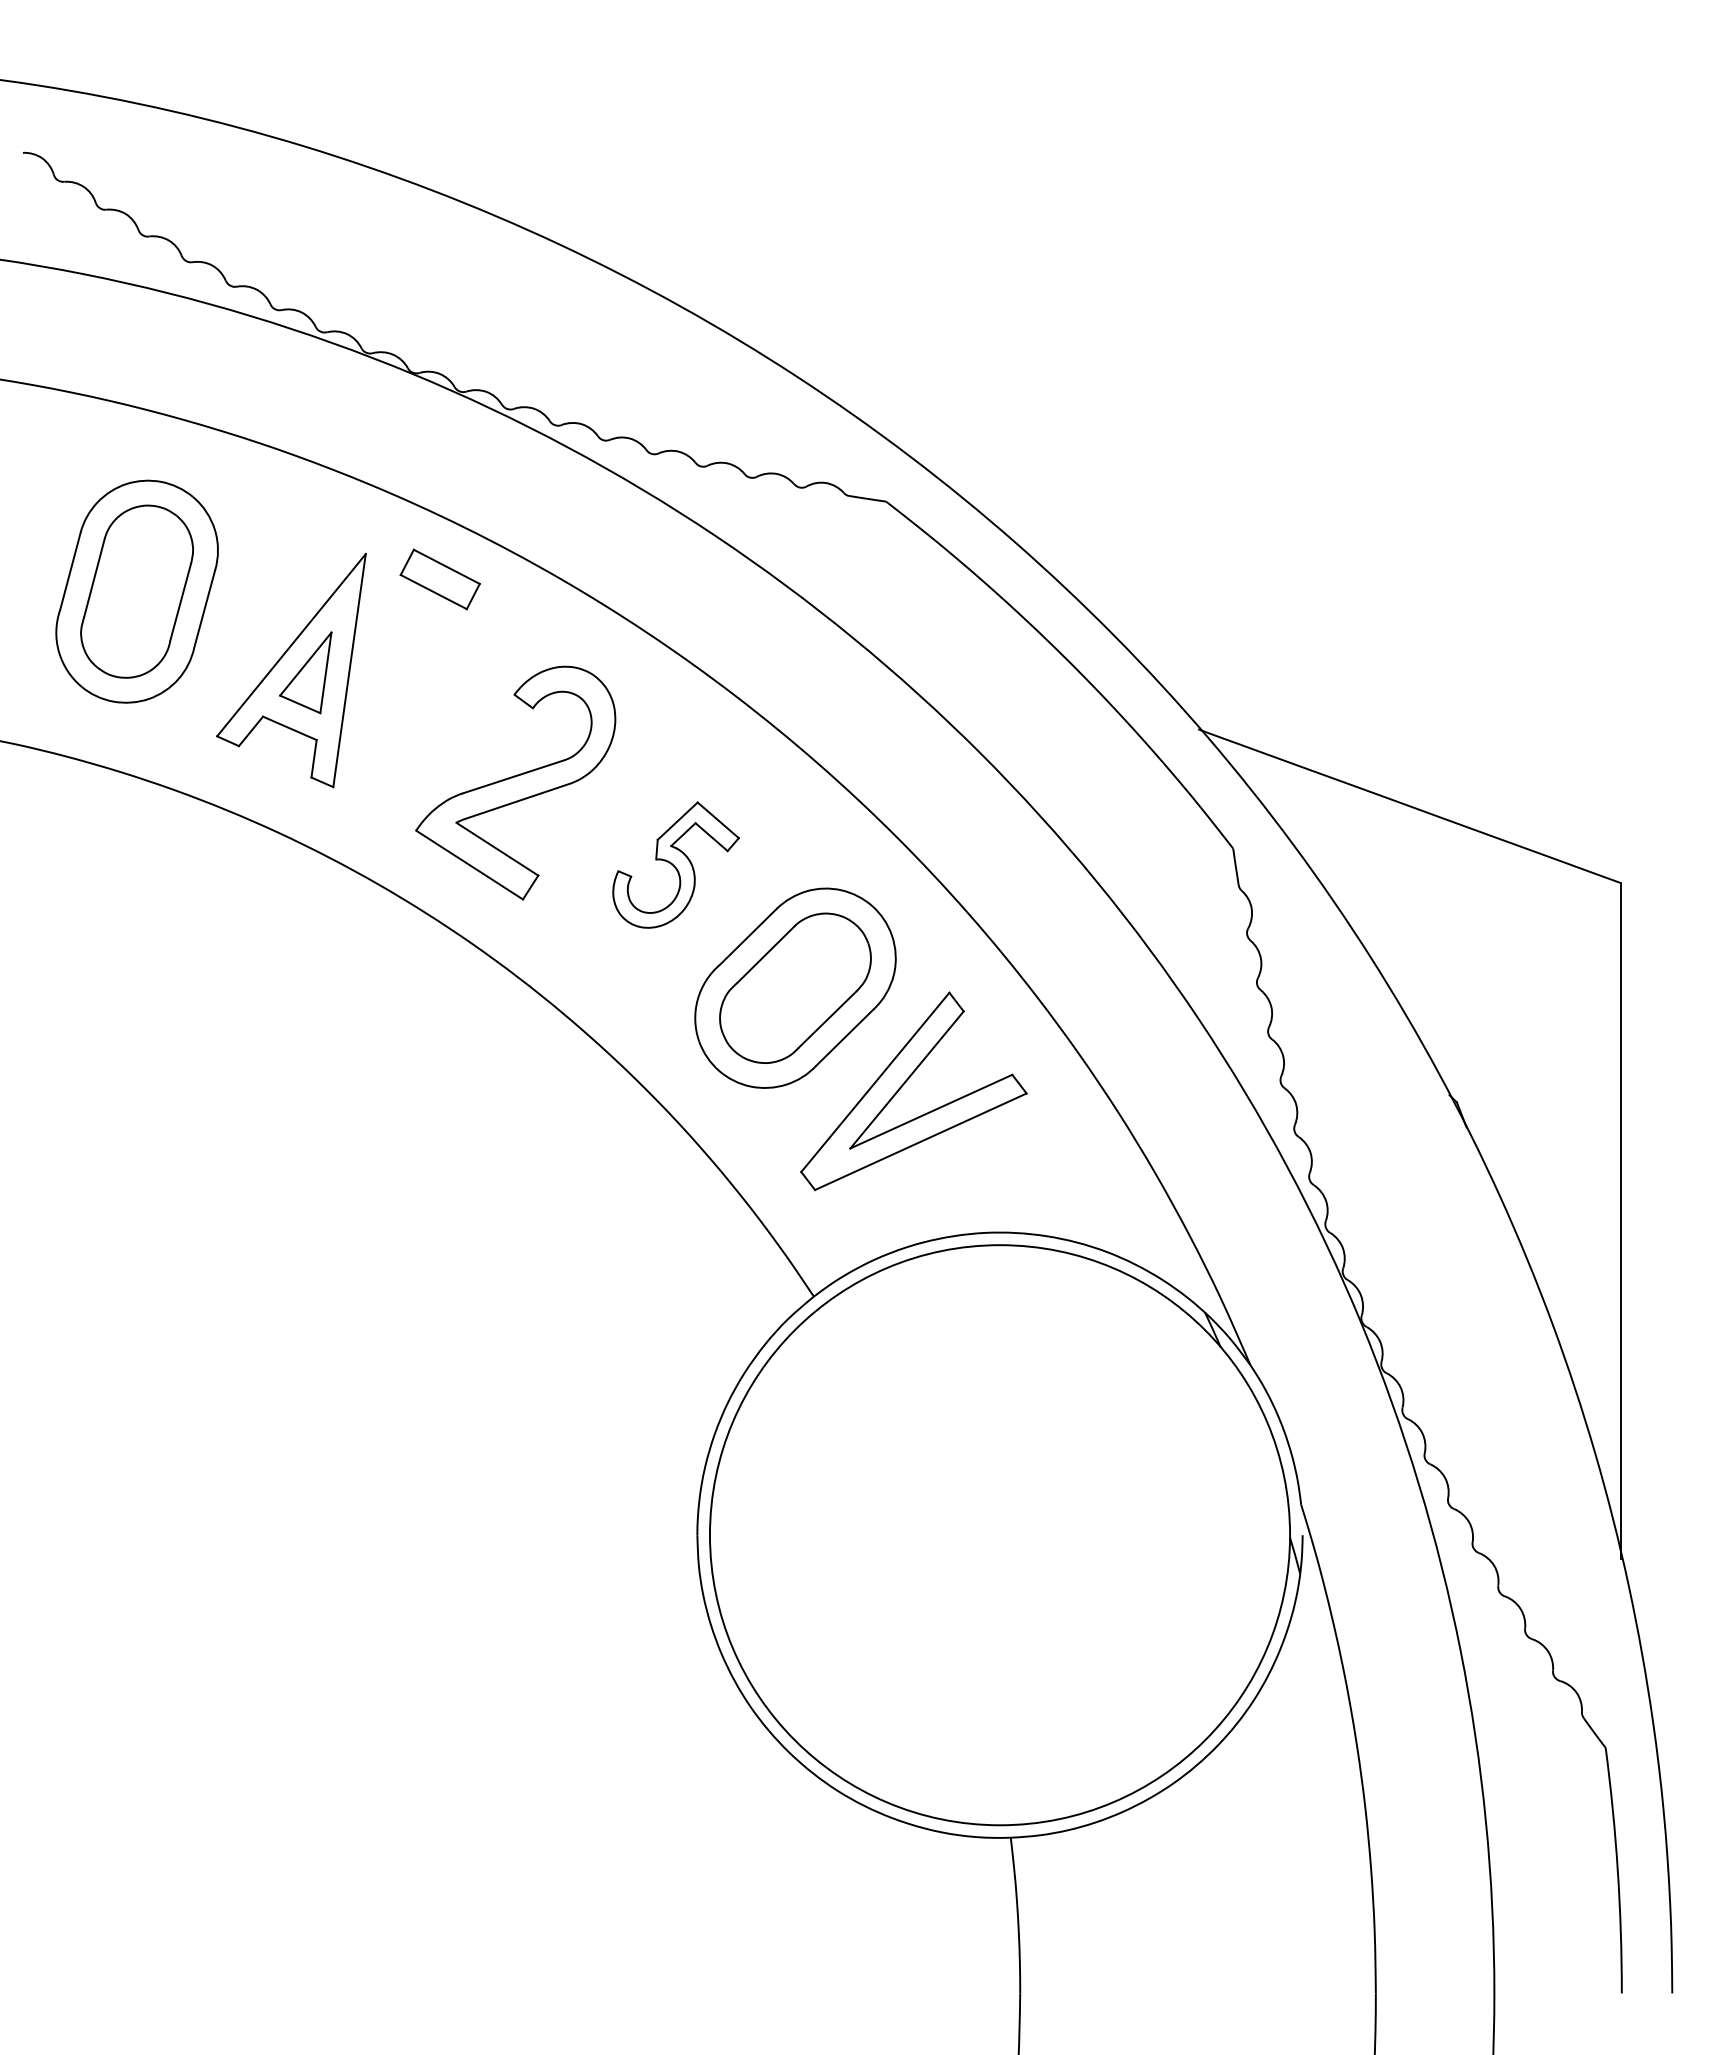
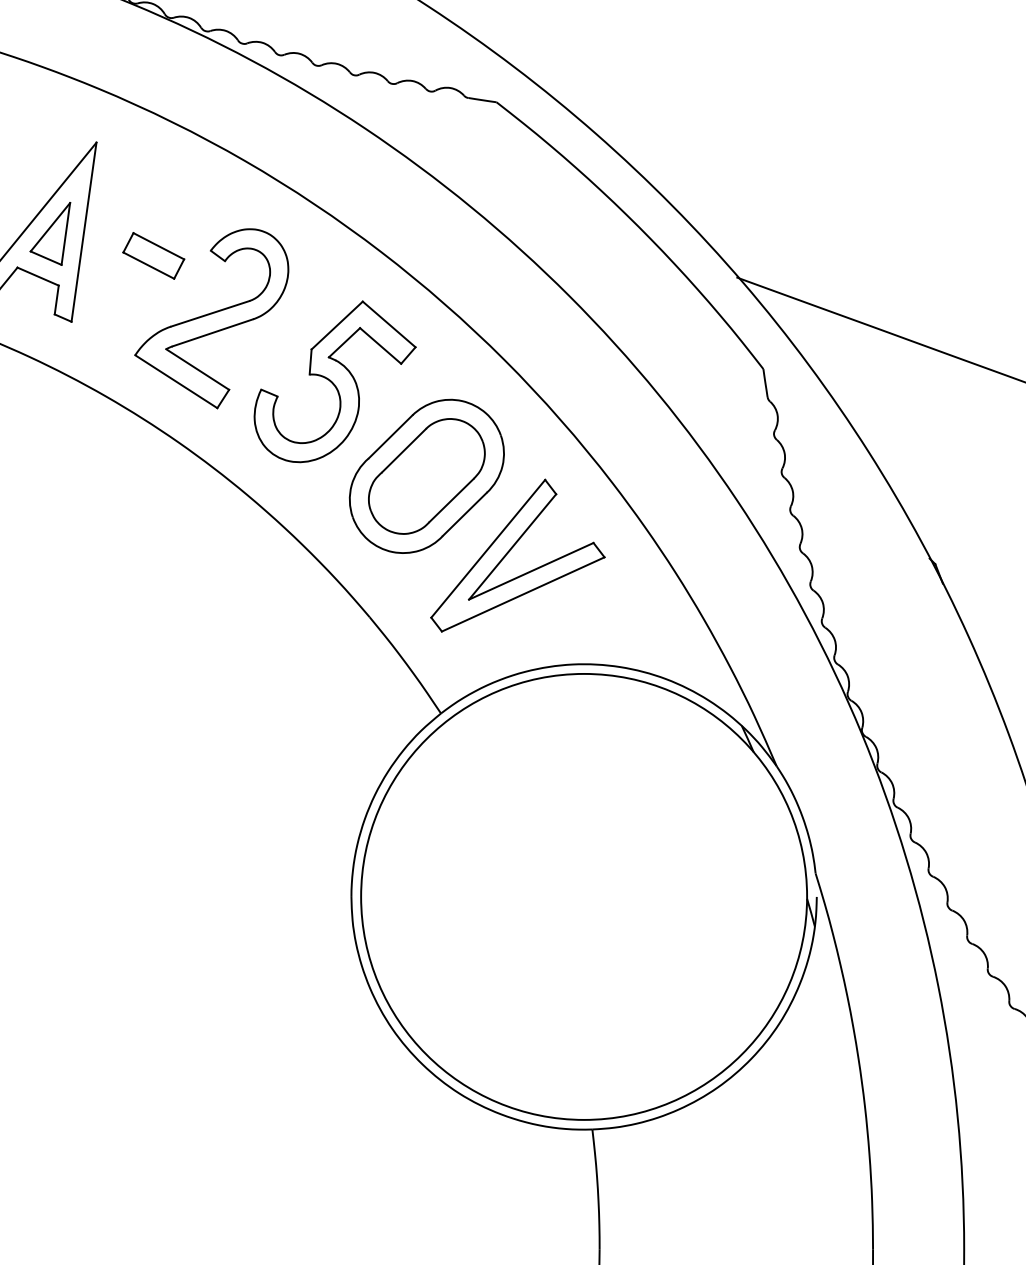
part: (439, 579) -> (153, 255), moved
part: (675, 864) -> (334, 381), size x1.67

